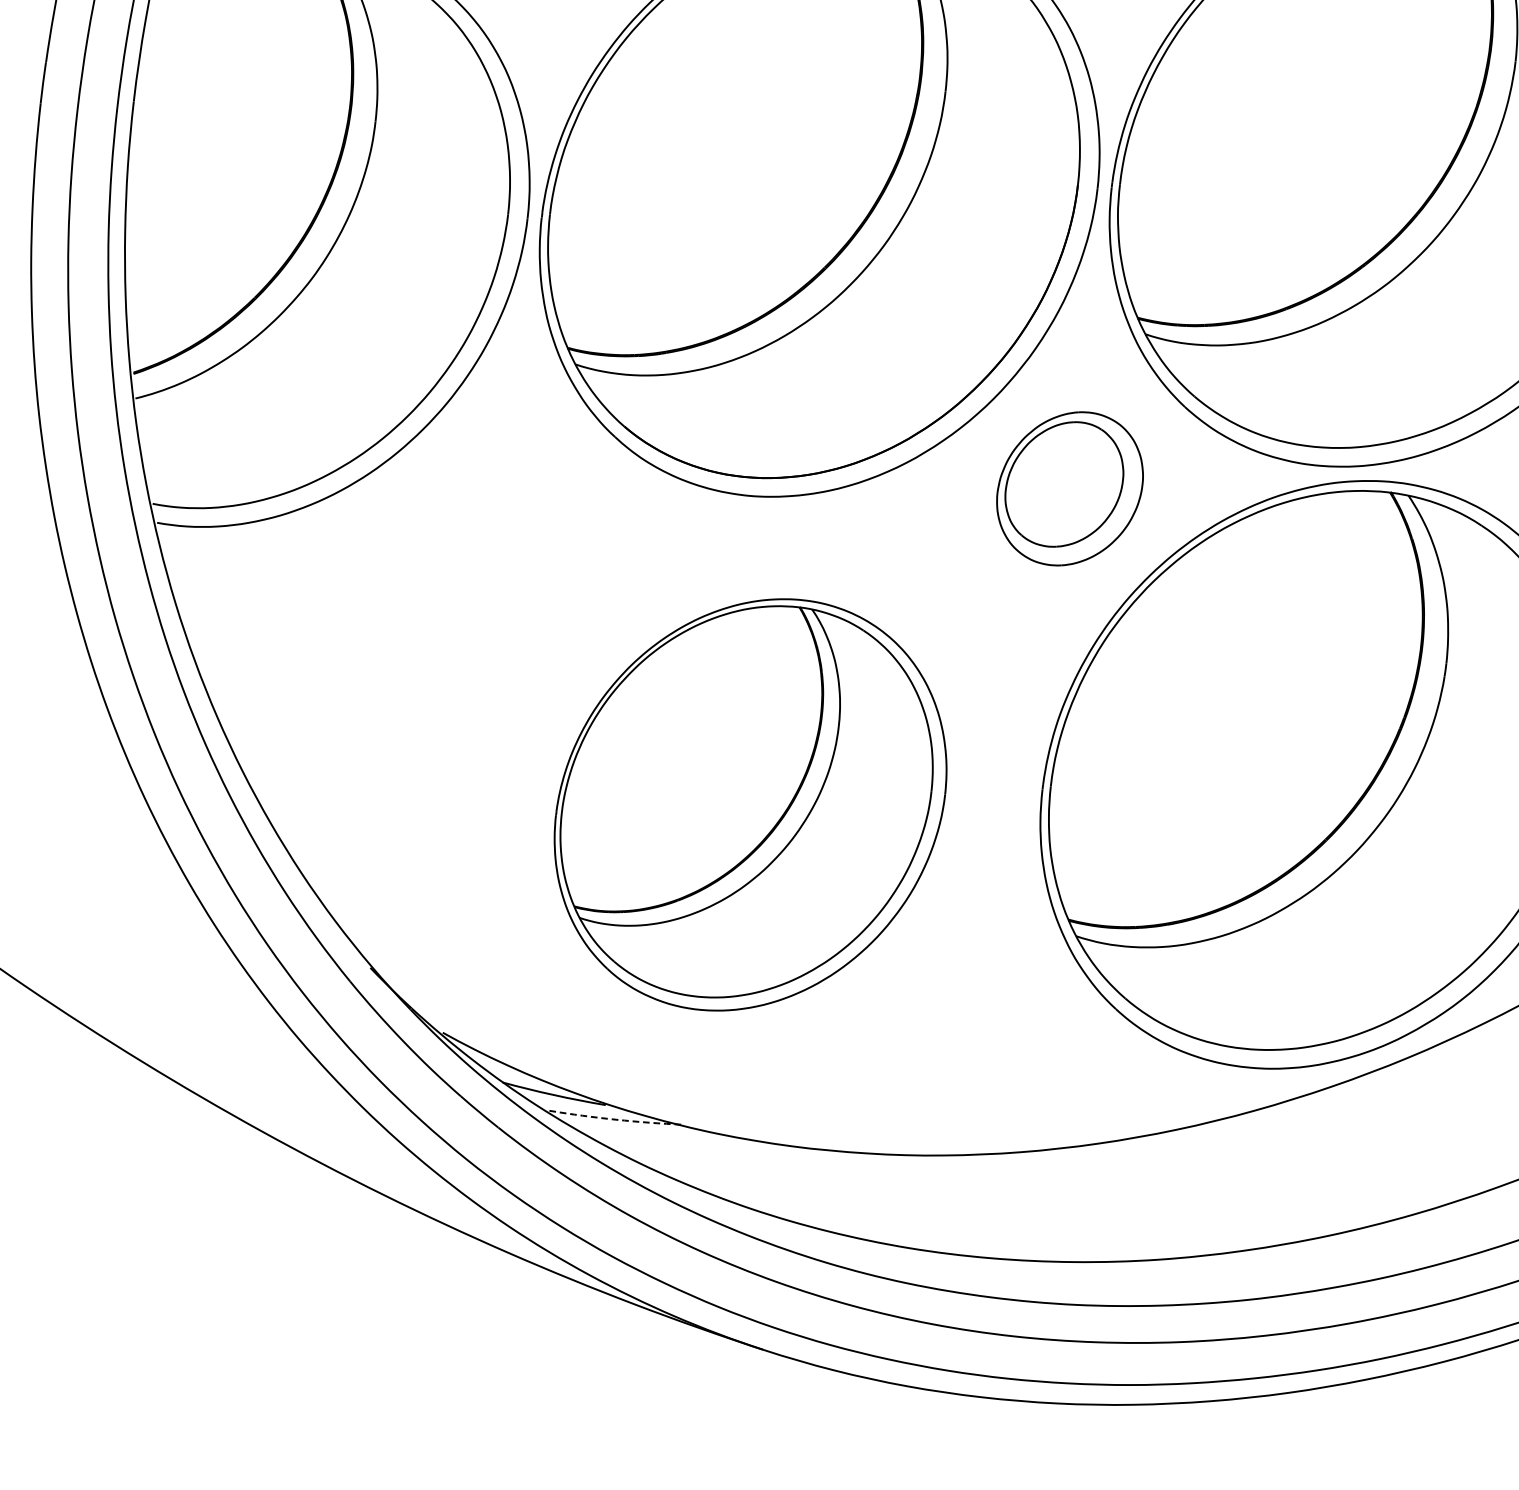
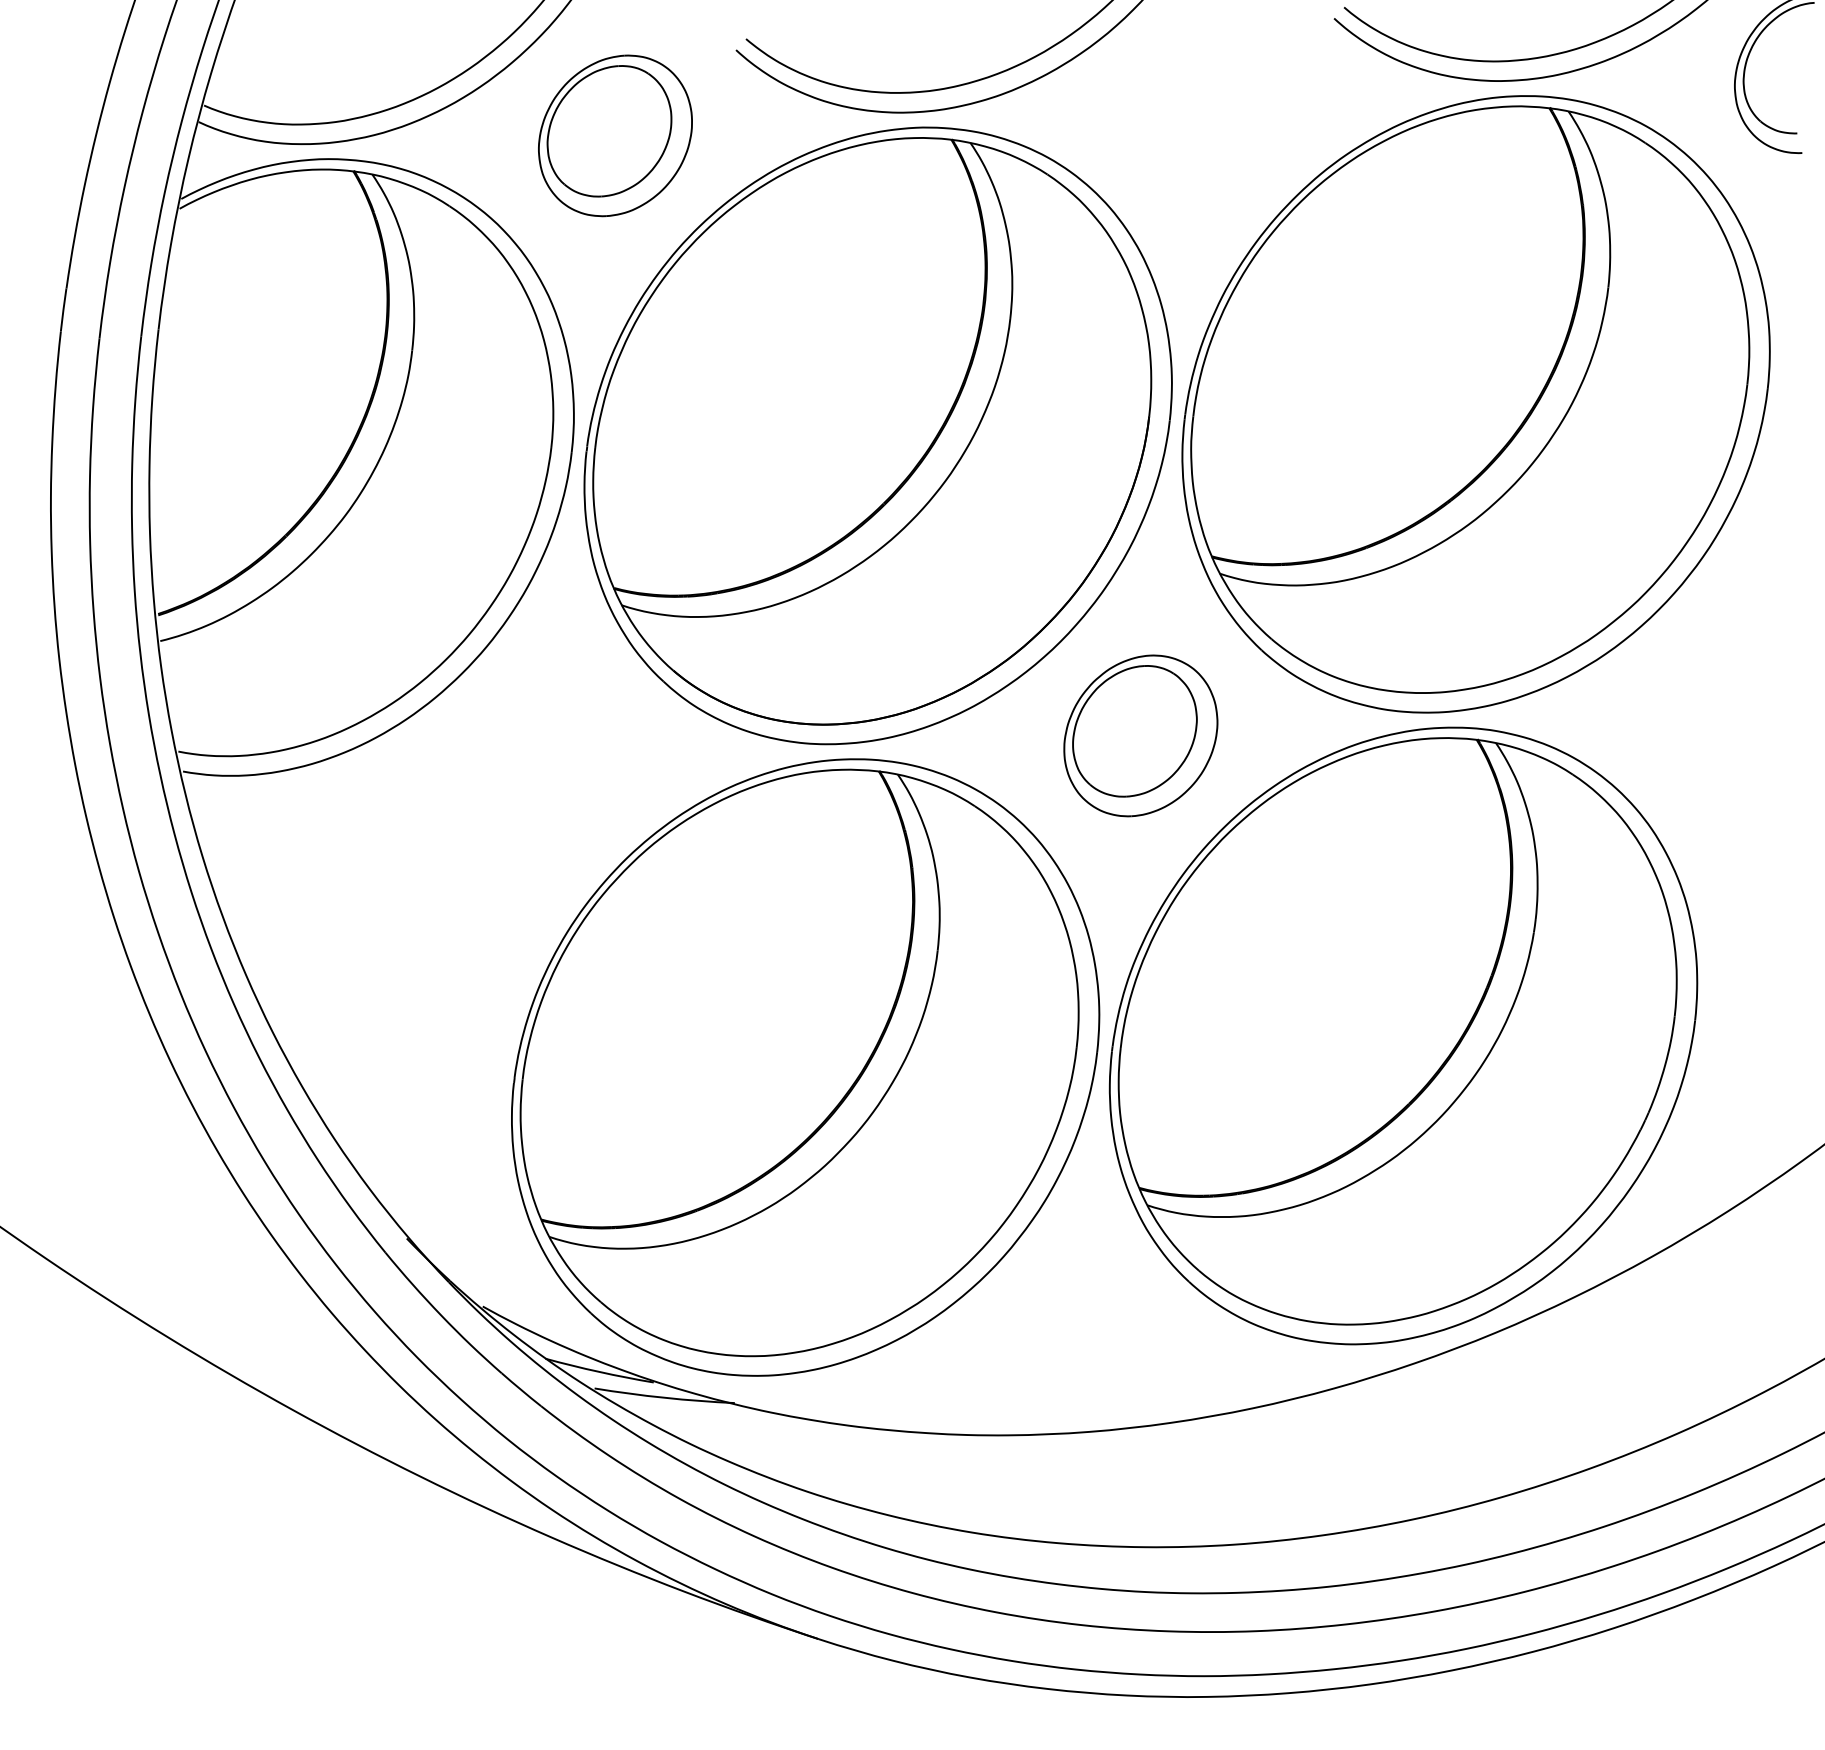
part: (750, 804) -> (805, 1067), size x1.43
arc: (616, 1119) -> (664, 1397), dashed -> solid

